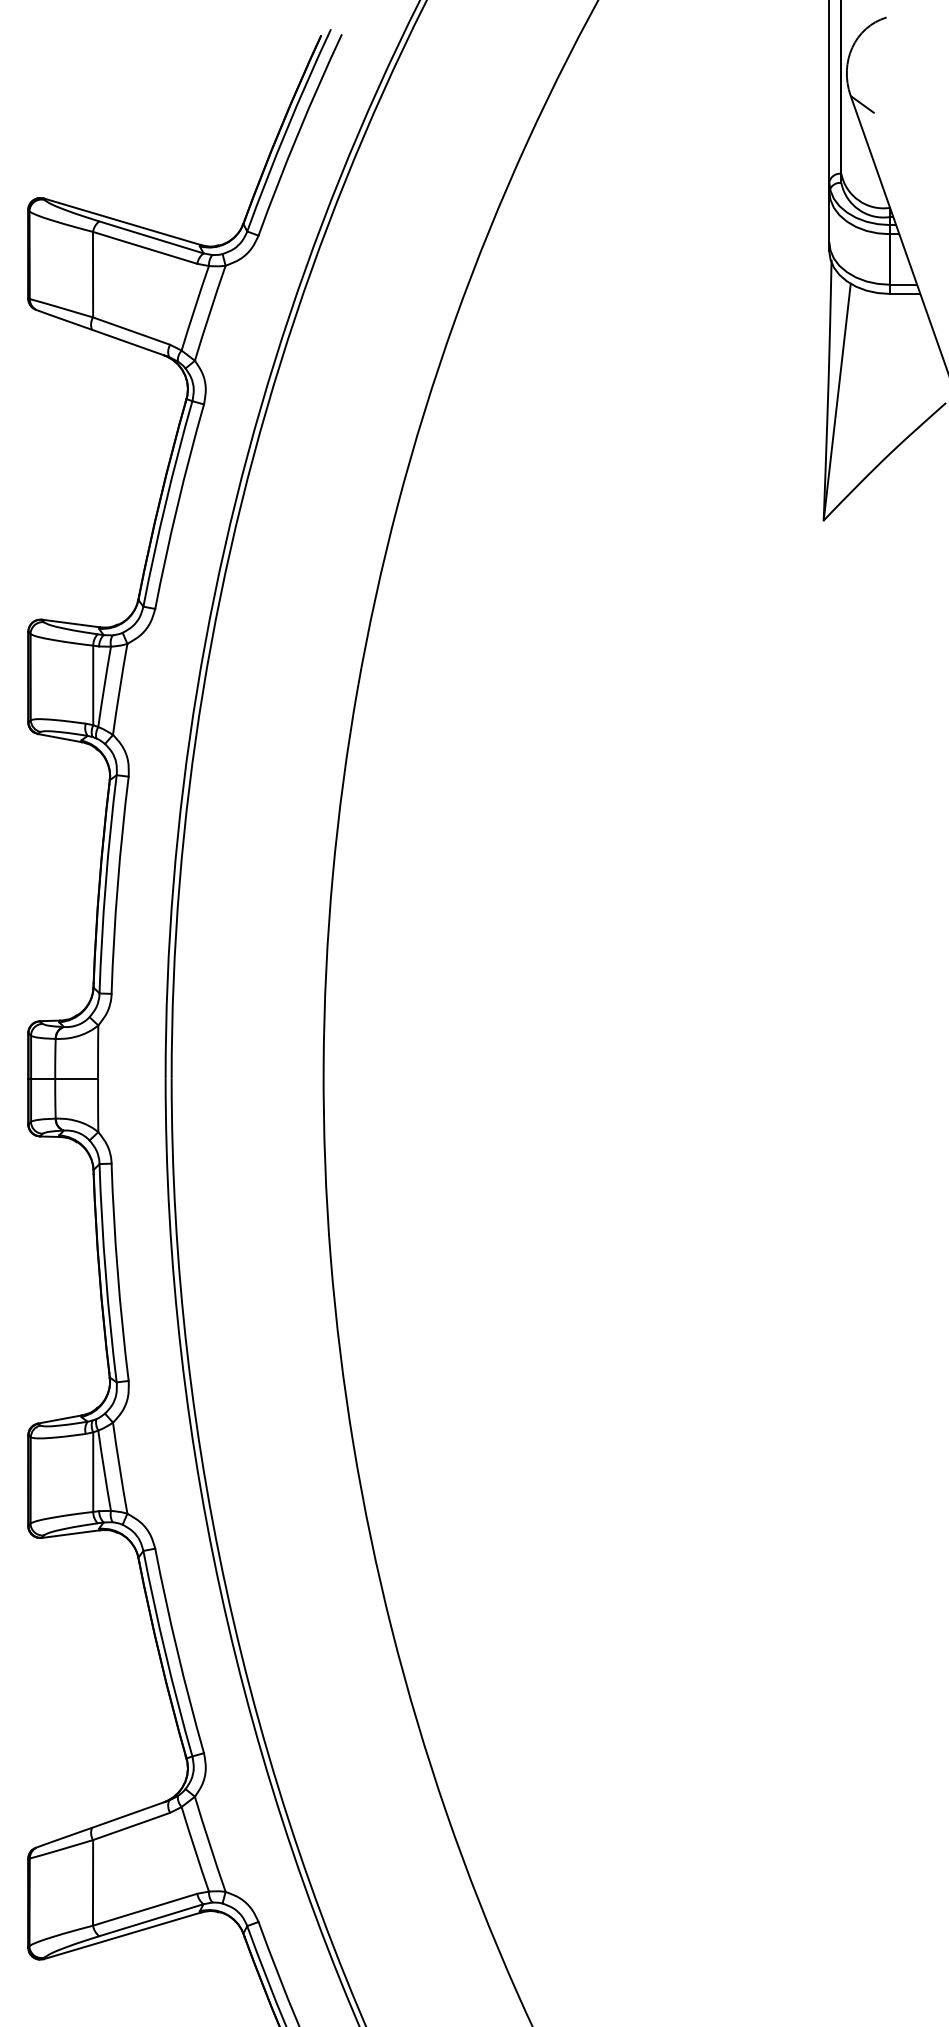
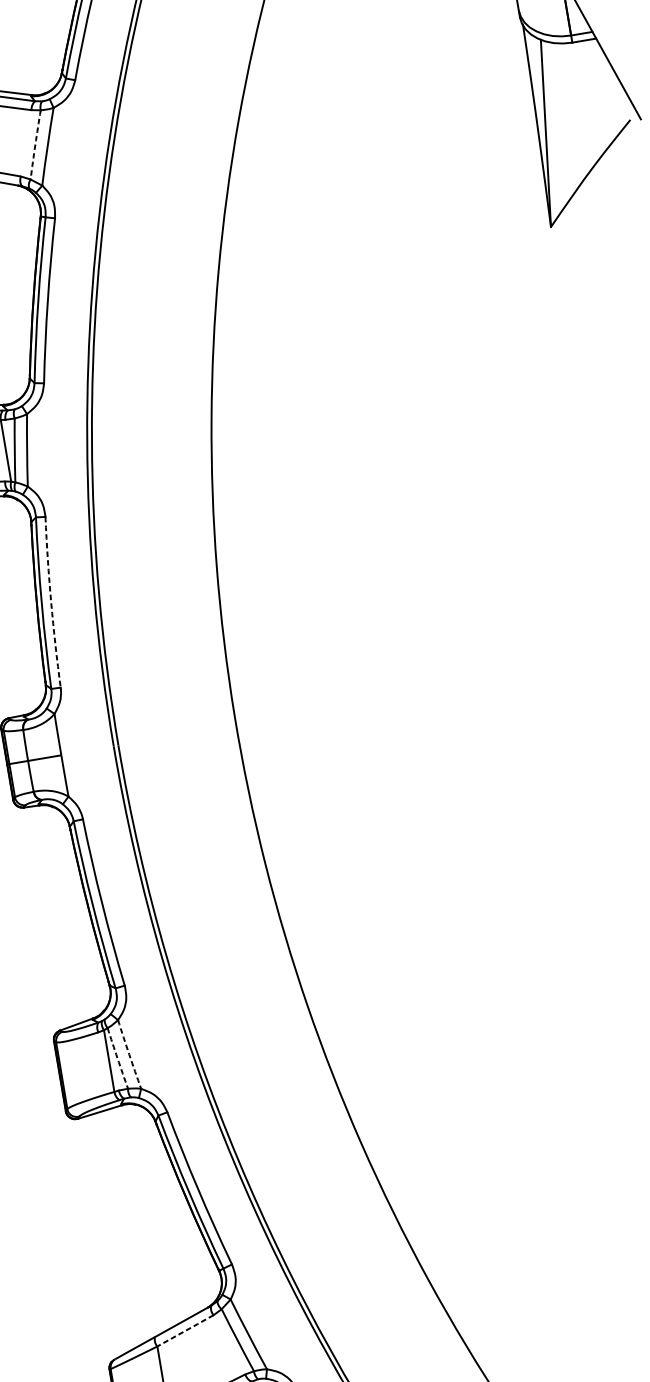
arc: (194, 308) -> (35, 145), solid -> dashed
arc: (117, 885) -> (51, 602), solid -> dashed
arc: (119, 1468) -> (129, 1054), solid -> dashed
arc: (104, 1470) -> (117, 1058), solid -> dashed
line: (132, 1826) -> (186, 1330), solid -> dashed

